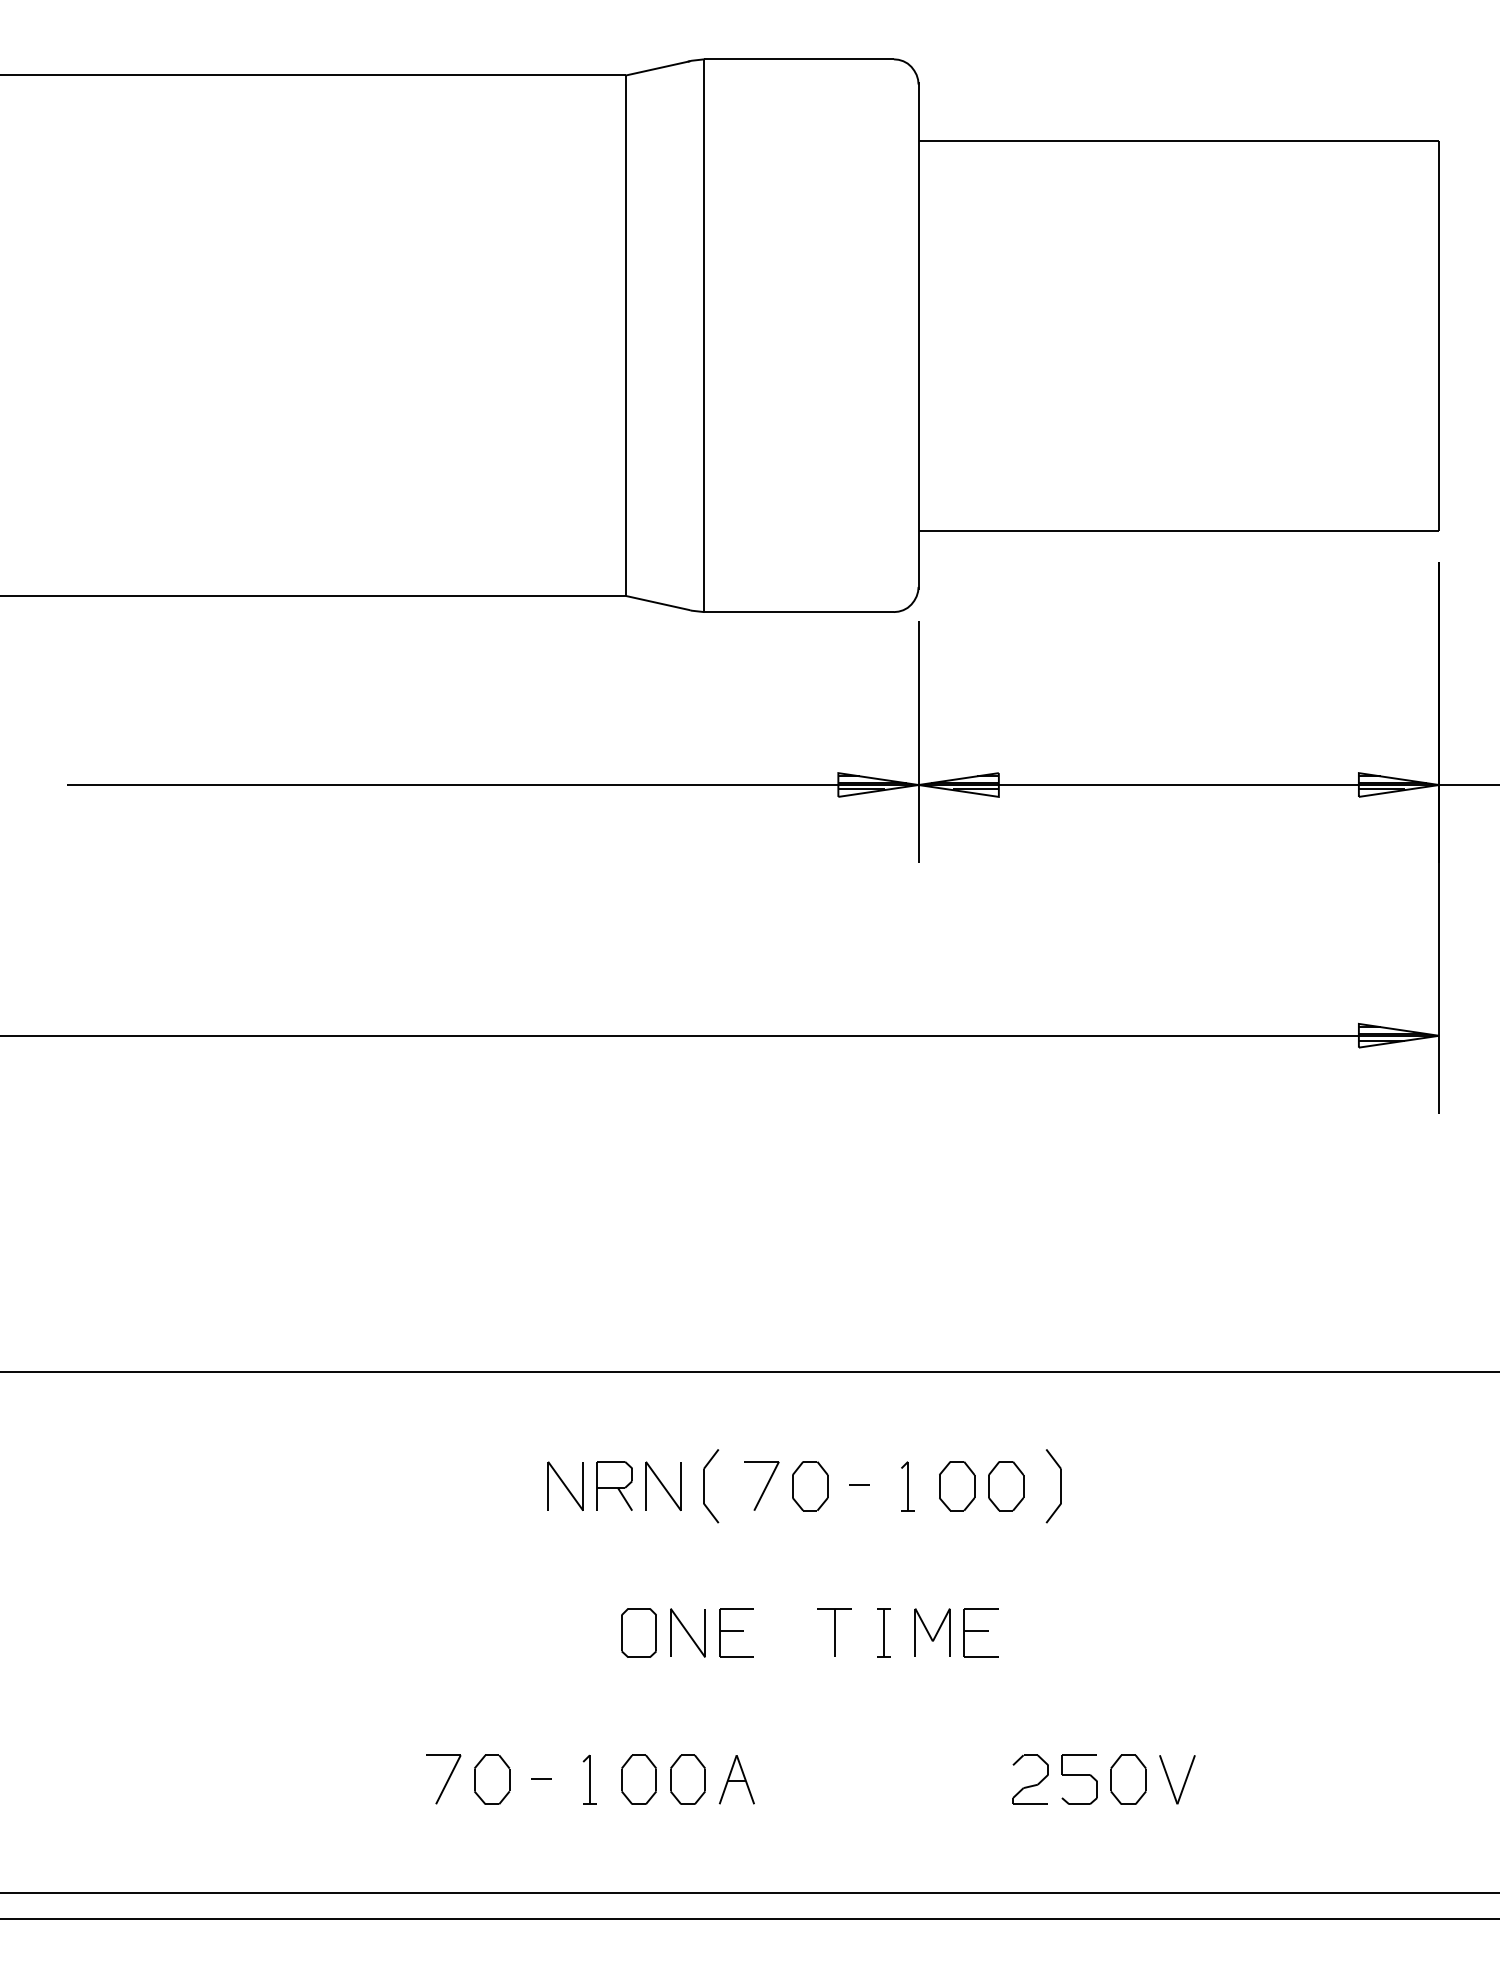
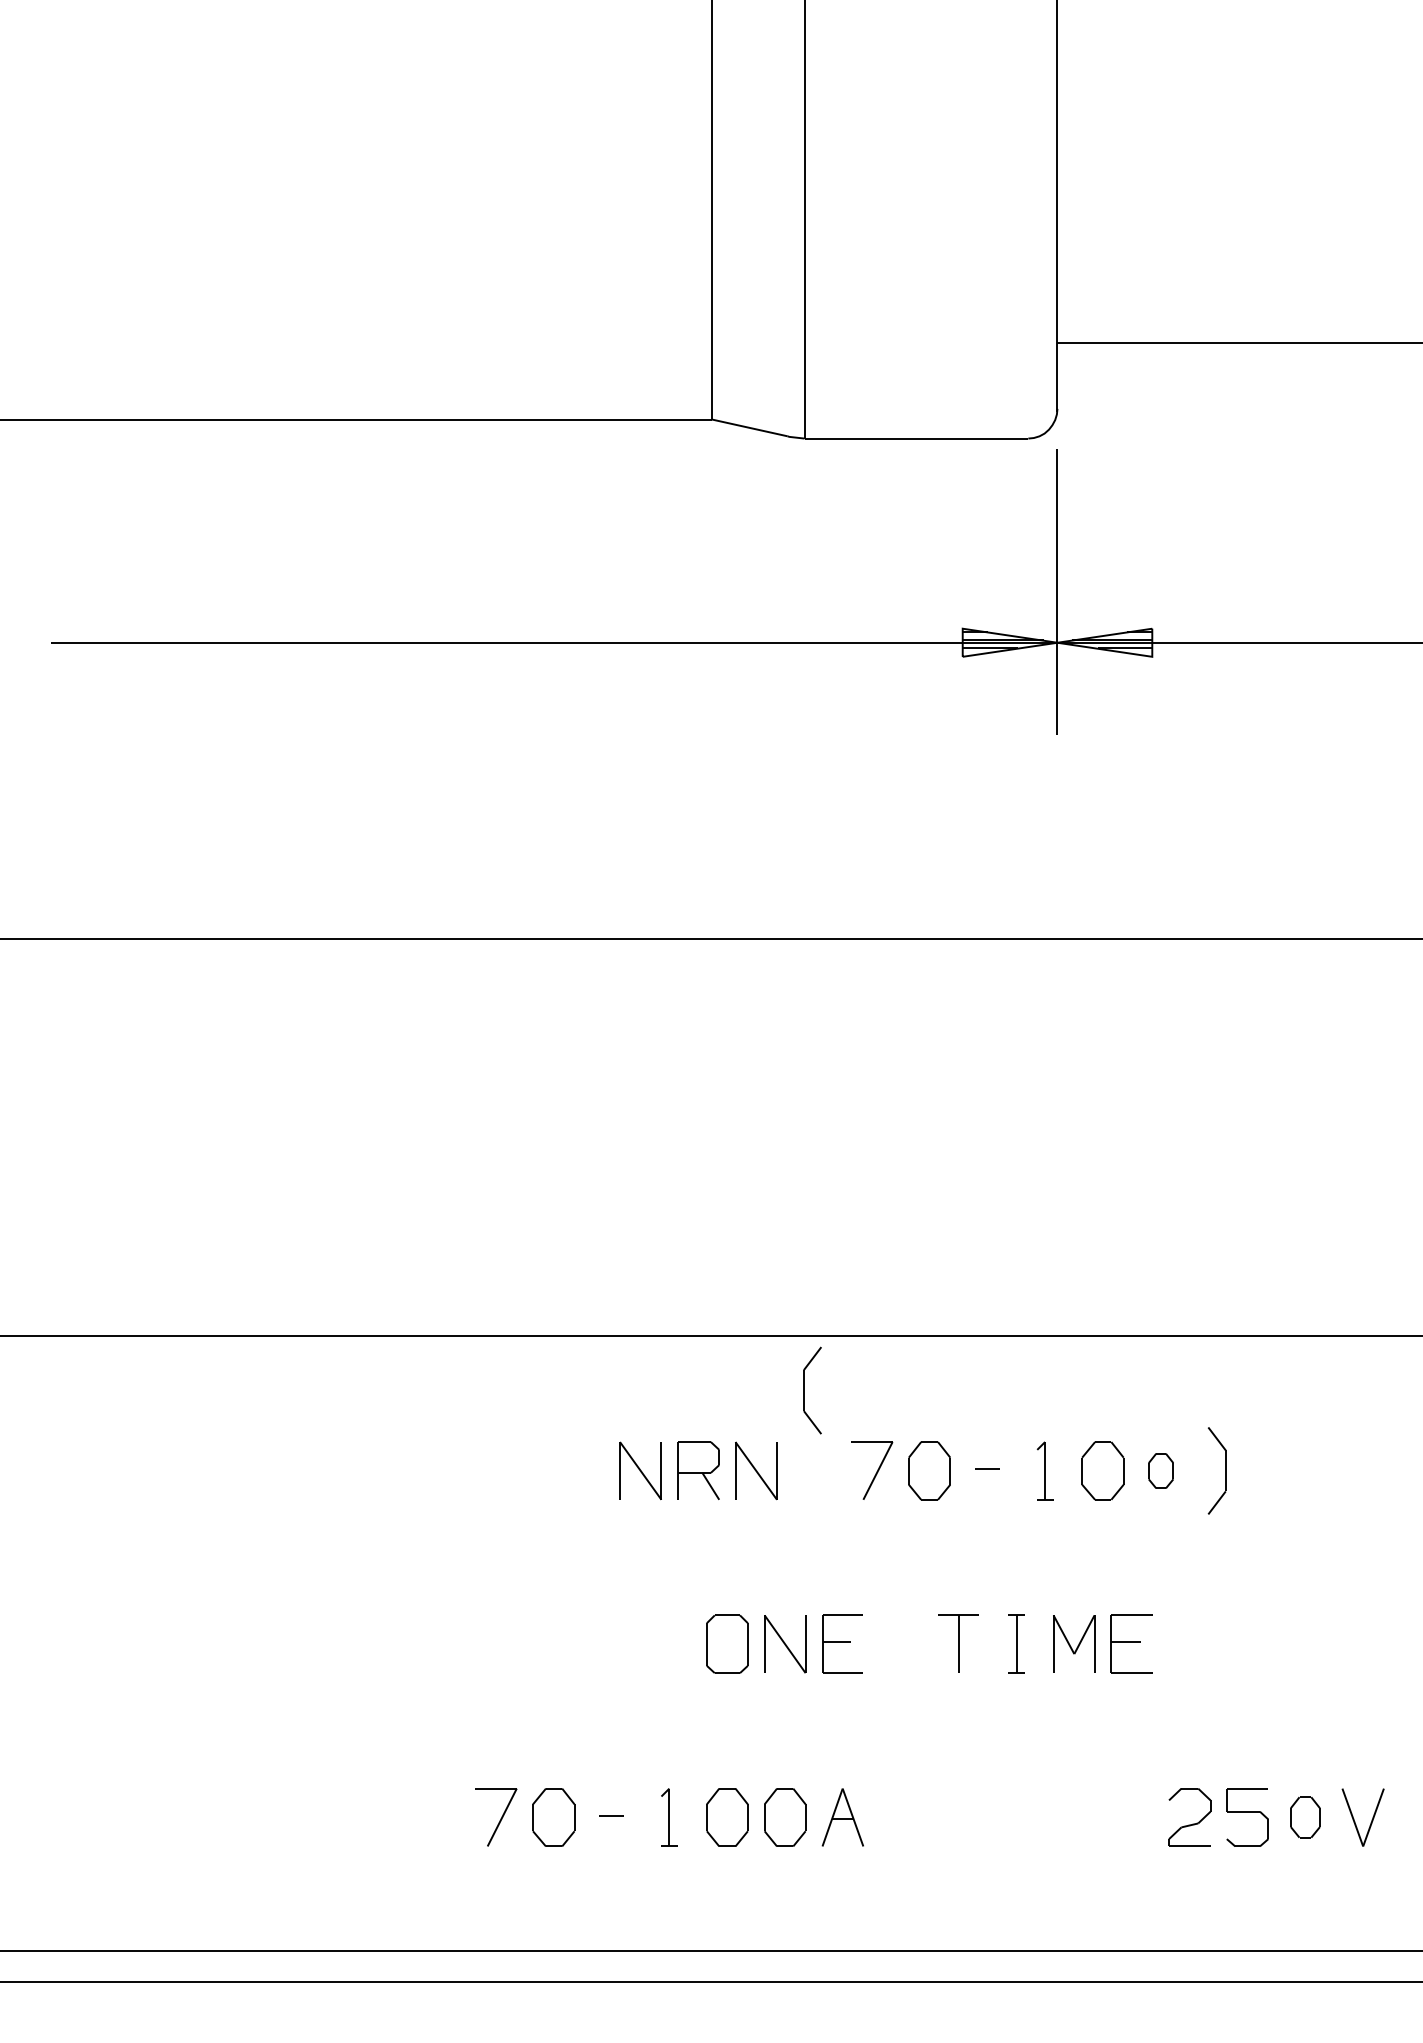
part: (704, 1486) -> (804, 1390), moved
part: (1006, 1486) -> (1161, 1471), size x0.6
part: (1128, 1779) -> (1305, 1817), size x0.7

